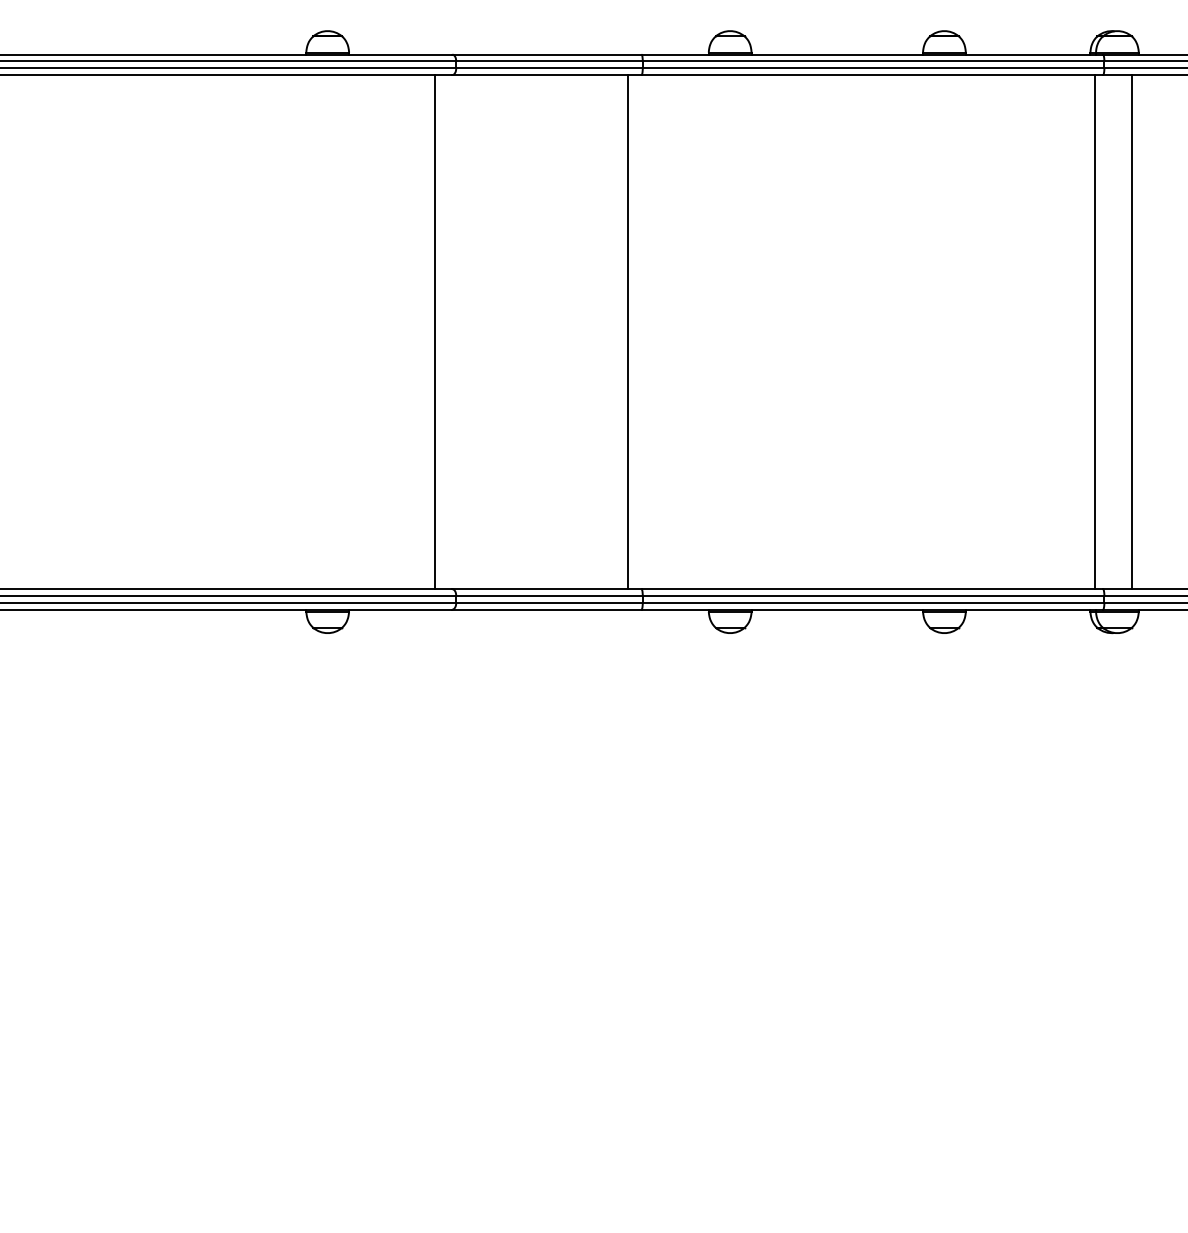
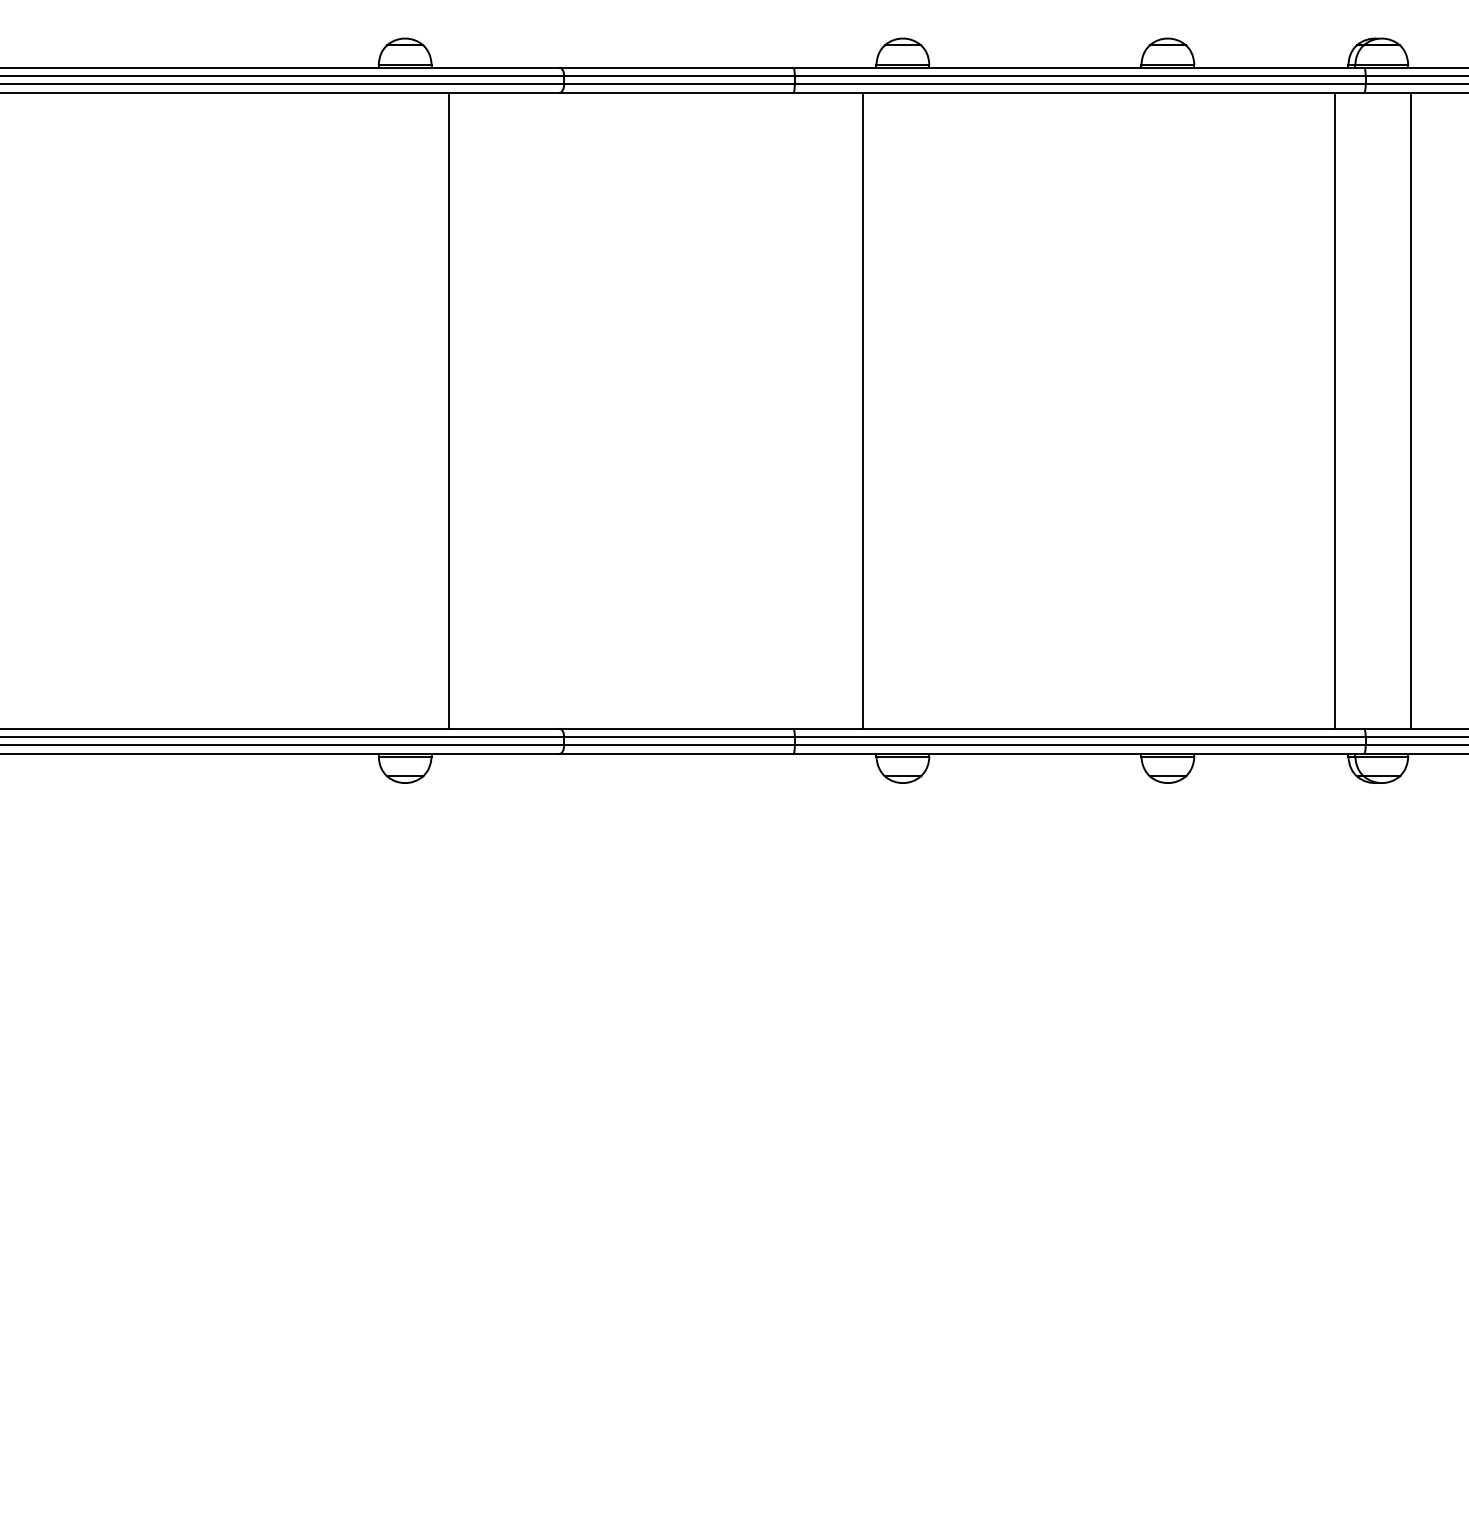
line: (434, 331) -> (448, 410), moved
line: (628, 331) -> (863, 410), moved
line: (1094, 331) -> (1410, 410), moved
line: (1132, 331) -> (1335, 410), moved

